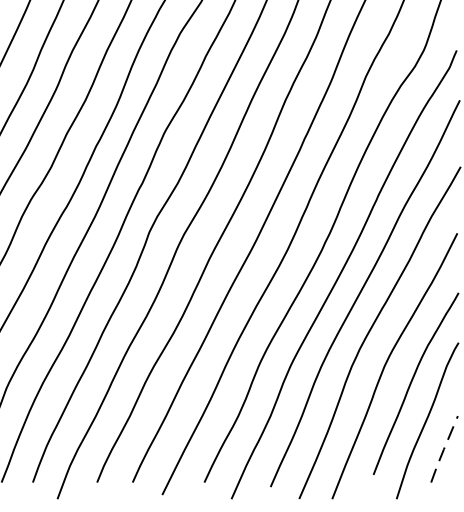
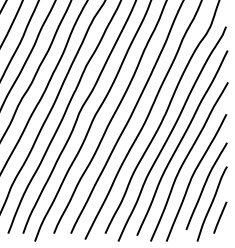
line: (444, 448) -> (220, 217), dashed -> solid

